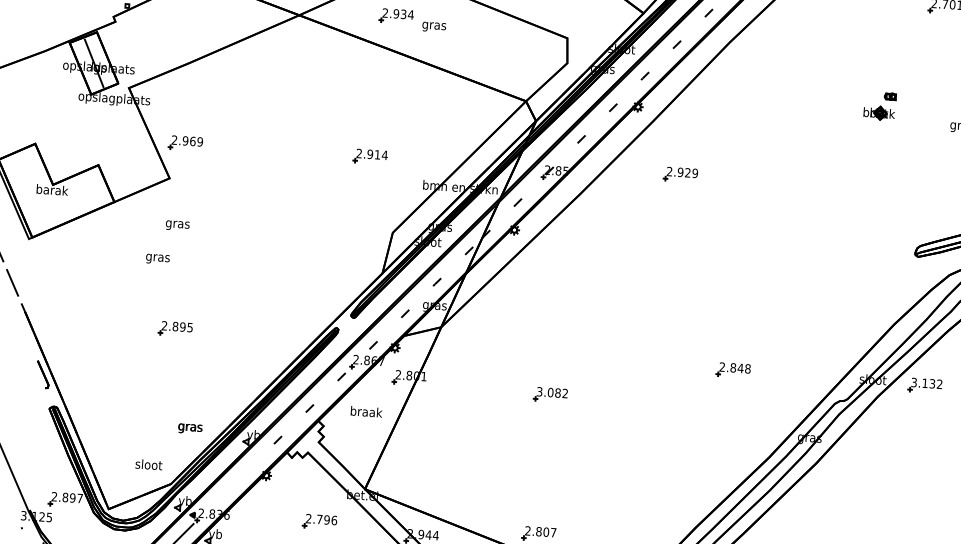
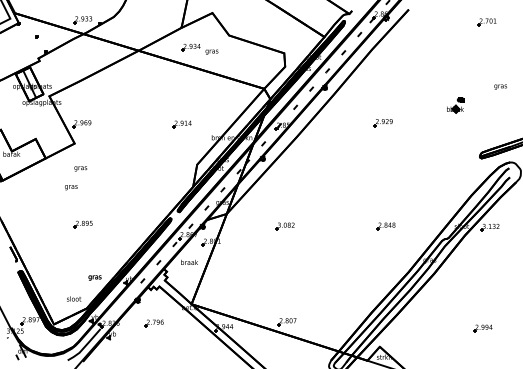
part: (879, 106) -> (455, 105), moved
part: (678, 175) -> (382, 123), moved
part: (549, 394) -> (284, 226), moved
part: (318, 521) -> (153, 323), moved

